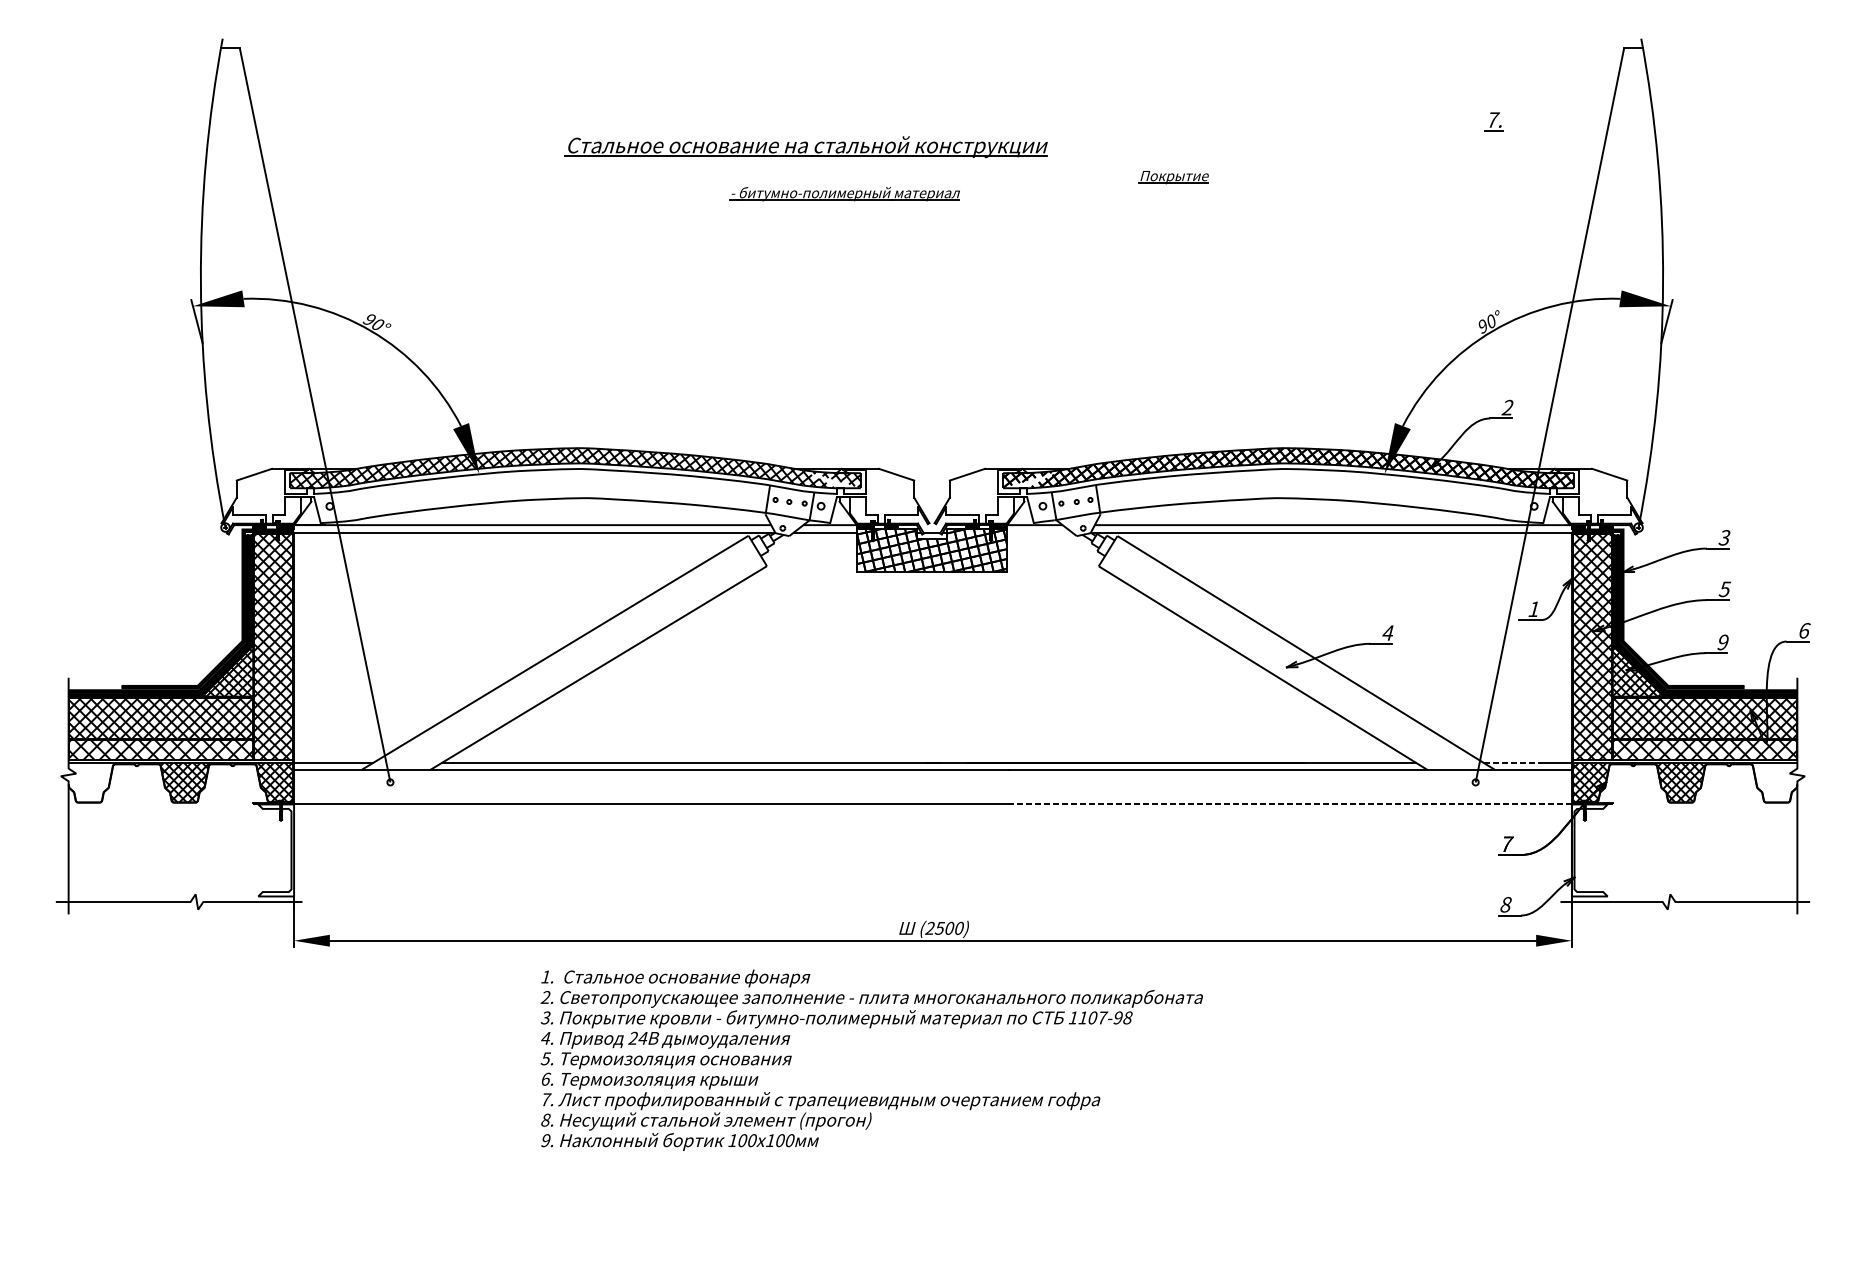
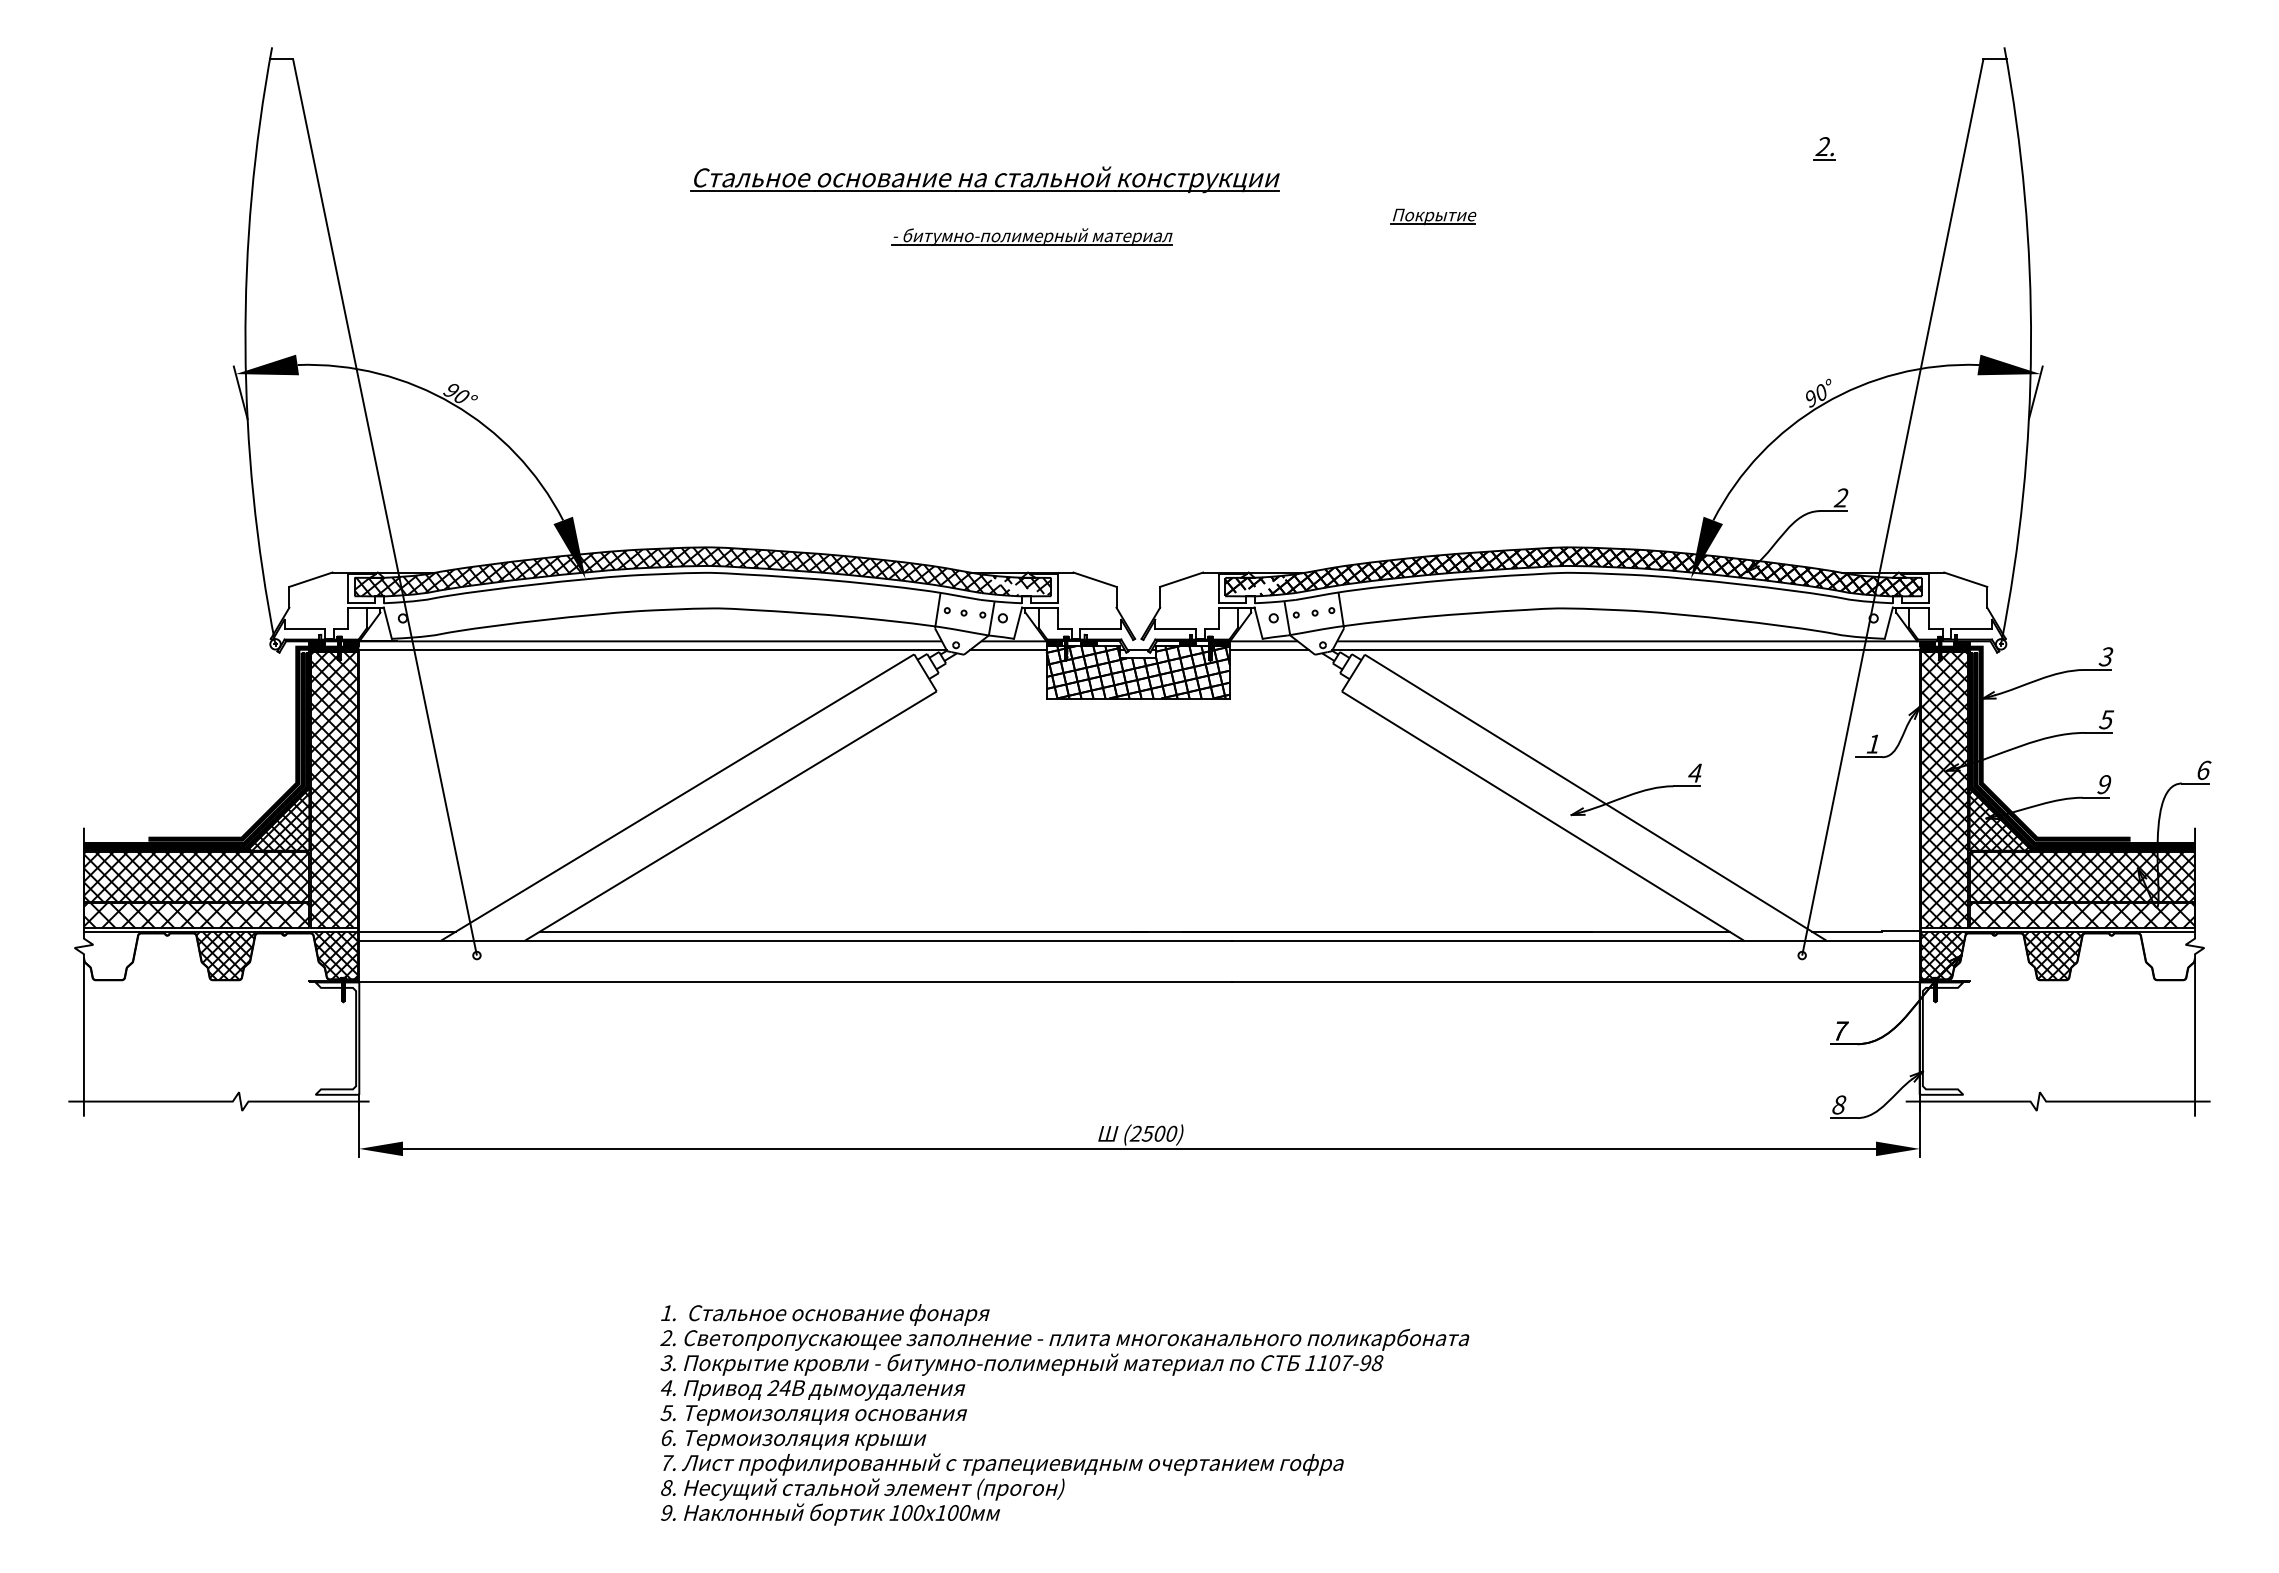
text: (1493, 119) -> (1823, 146), 7. -> 2.
line: (1039, 532) -> (1269, 650), added
line: (1511, 762) -> (1846, 931), dashed -> solid
line: (1290, 804) -> (1576, 982), dashed -> solid
text: (871, 1060) -> (1064, 1414), moved

